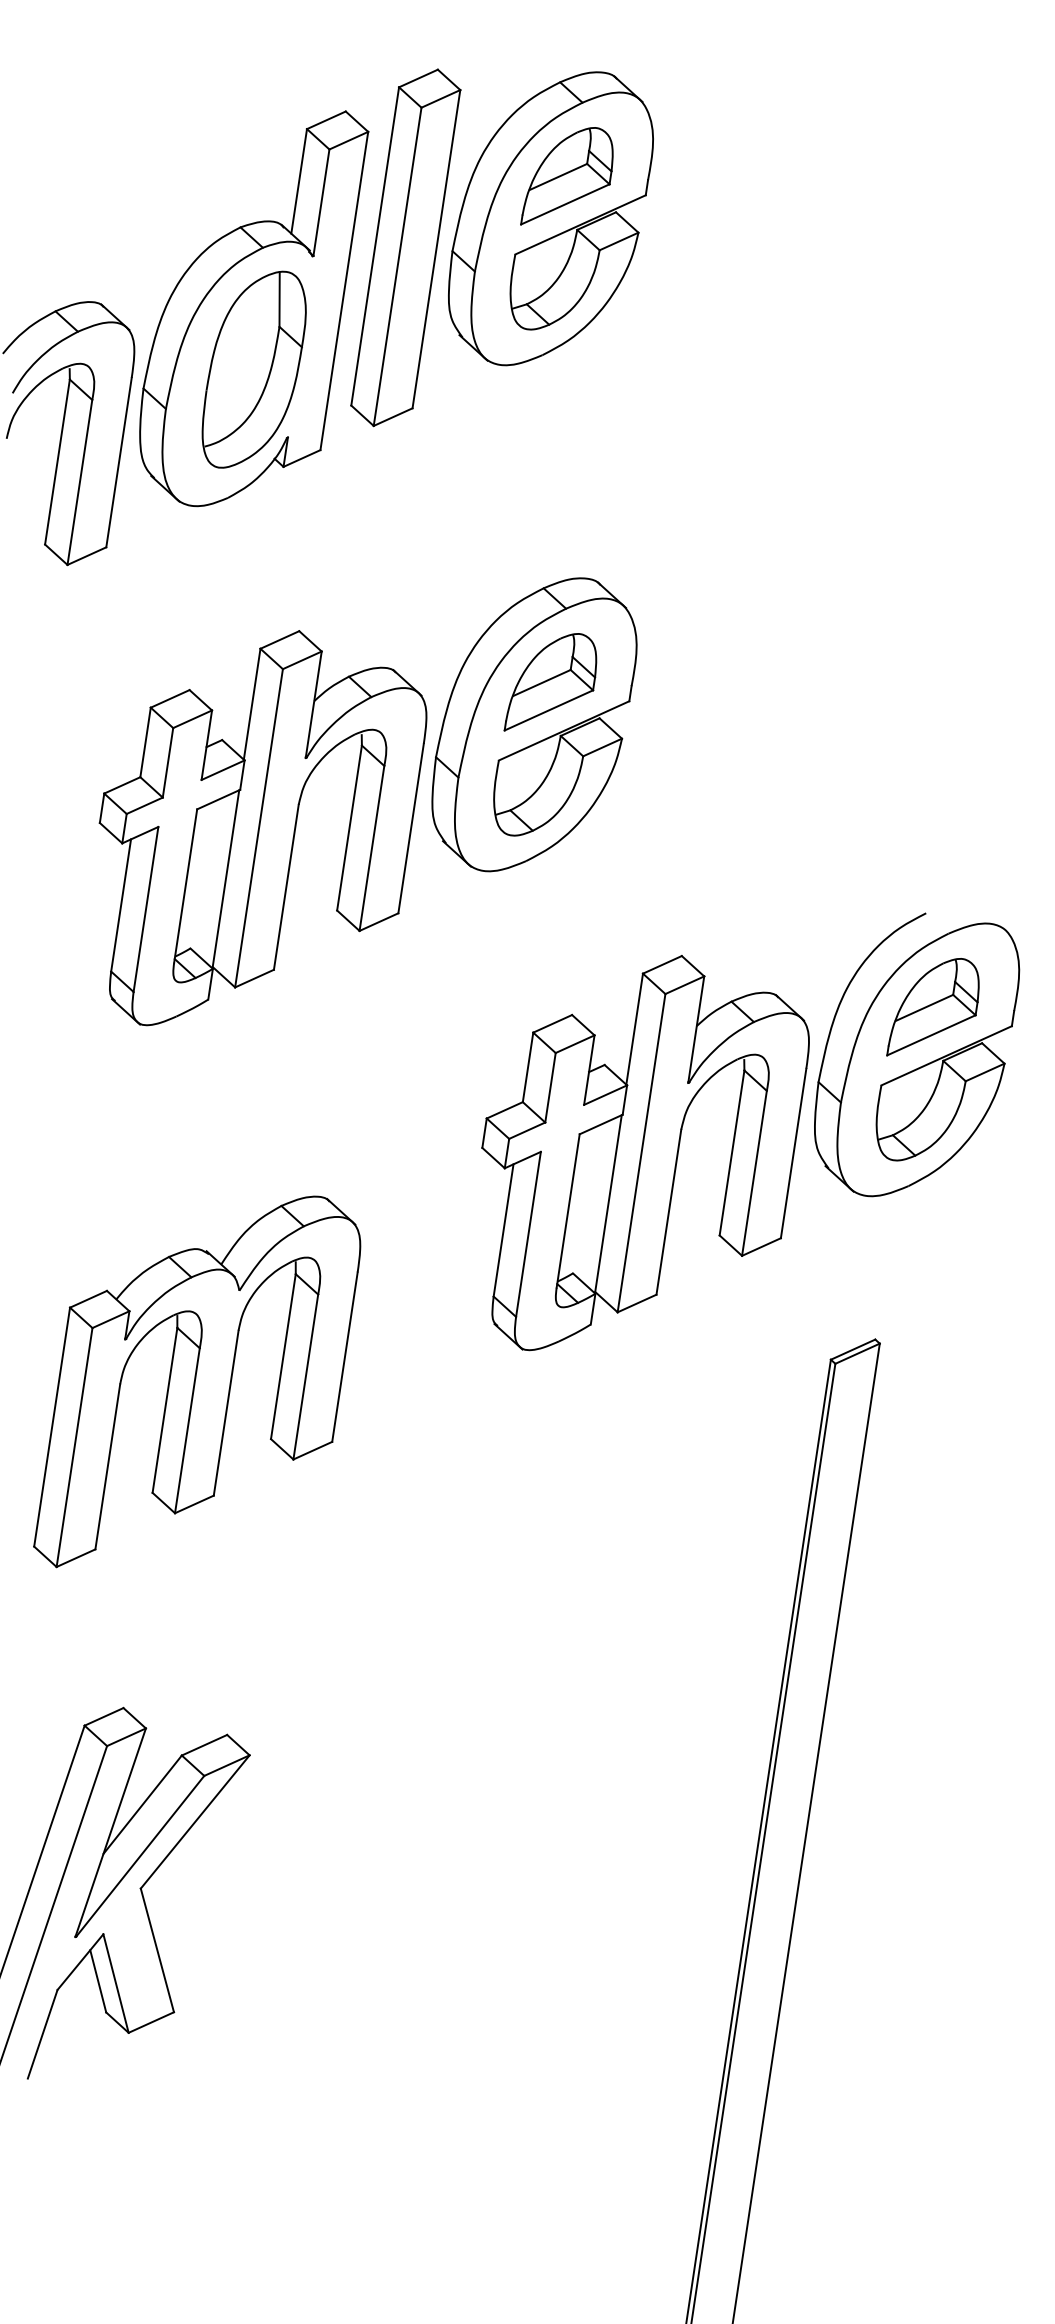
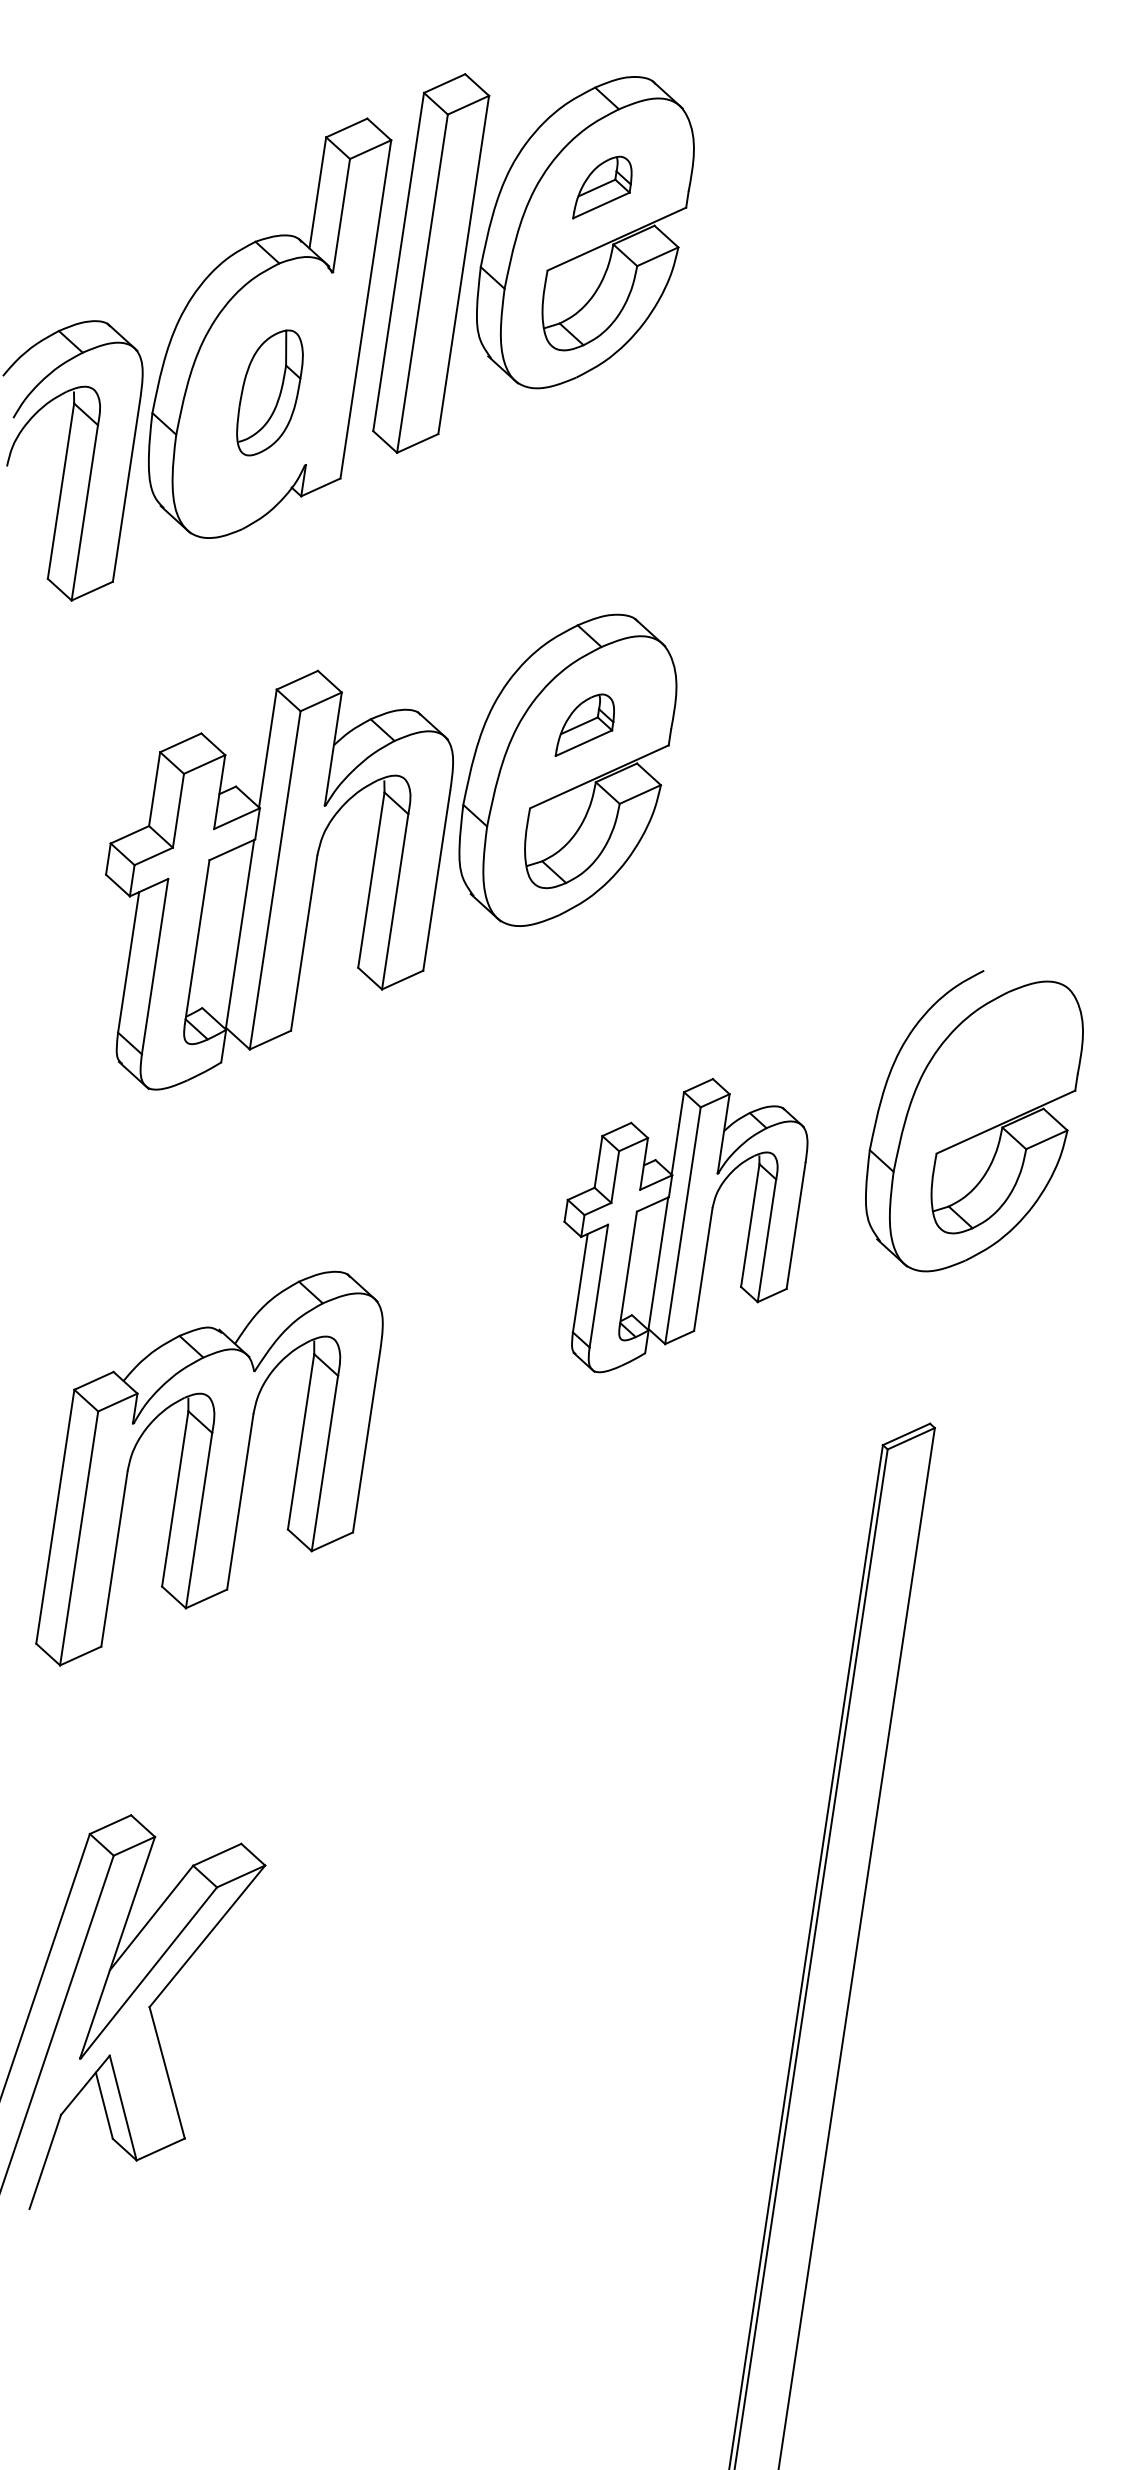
part: (566, 176) -> (601, 187), size x0.6
part: (253, 369) -> (269, 392), size x0.6
part: (550, 682) -> (584, 725), size x0.6
part: (932, 1007) -> (990, 1070), removed
part: (645, 1153) -> (685, 1225), size x0.7

